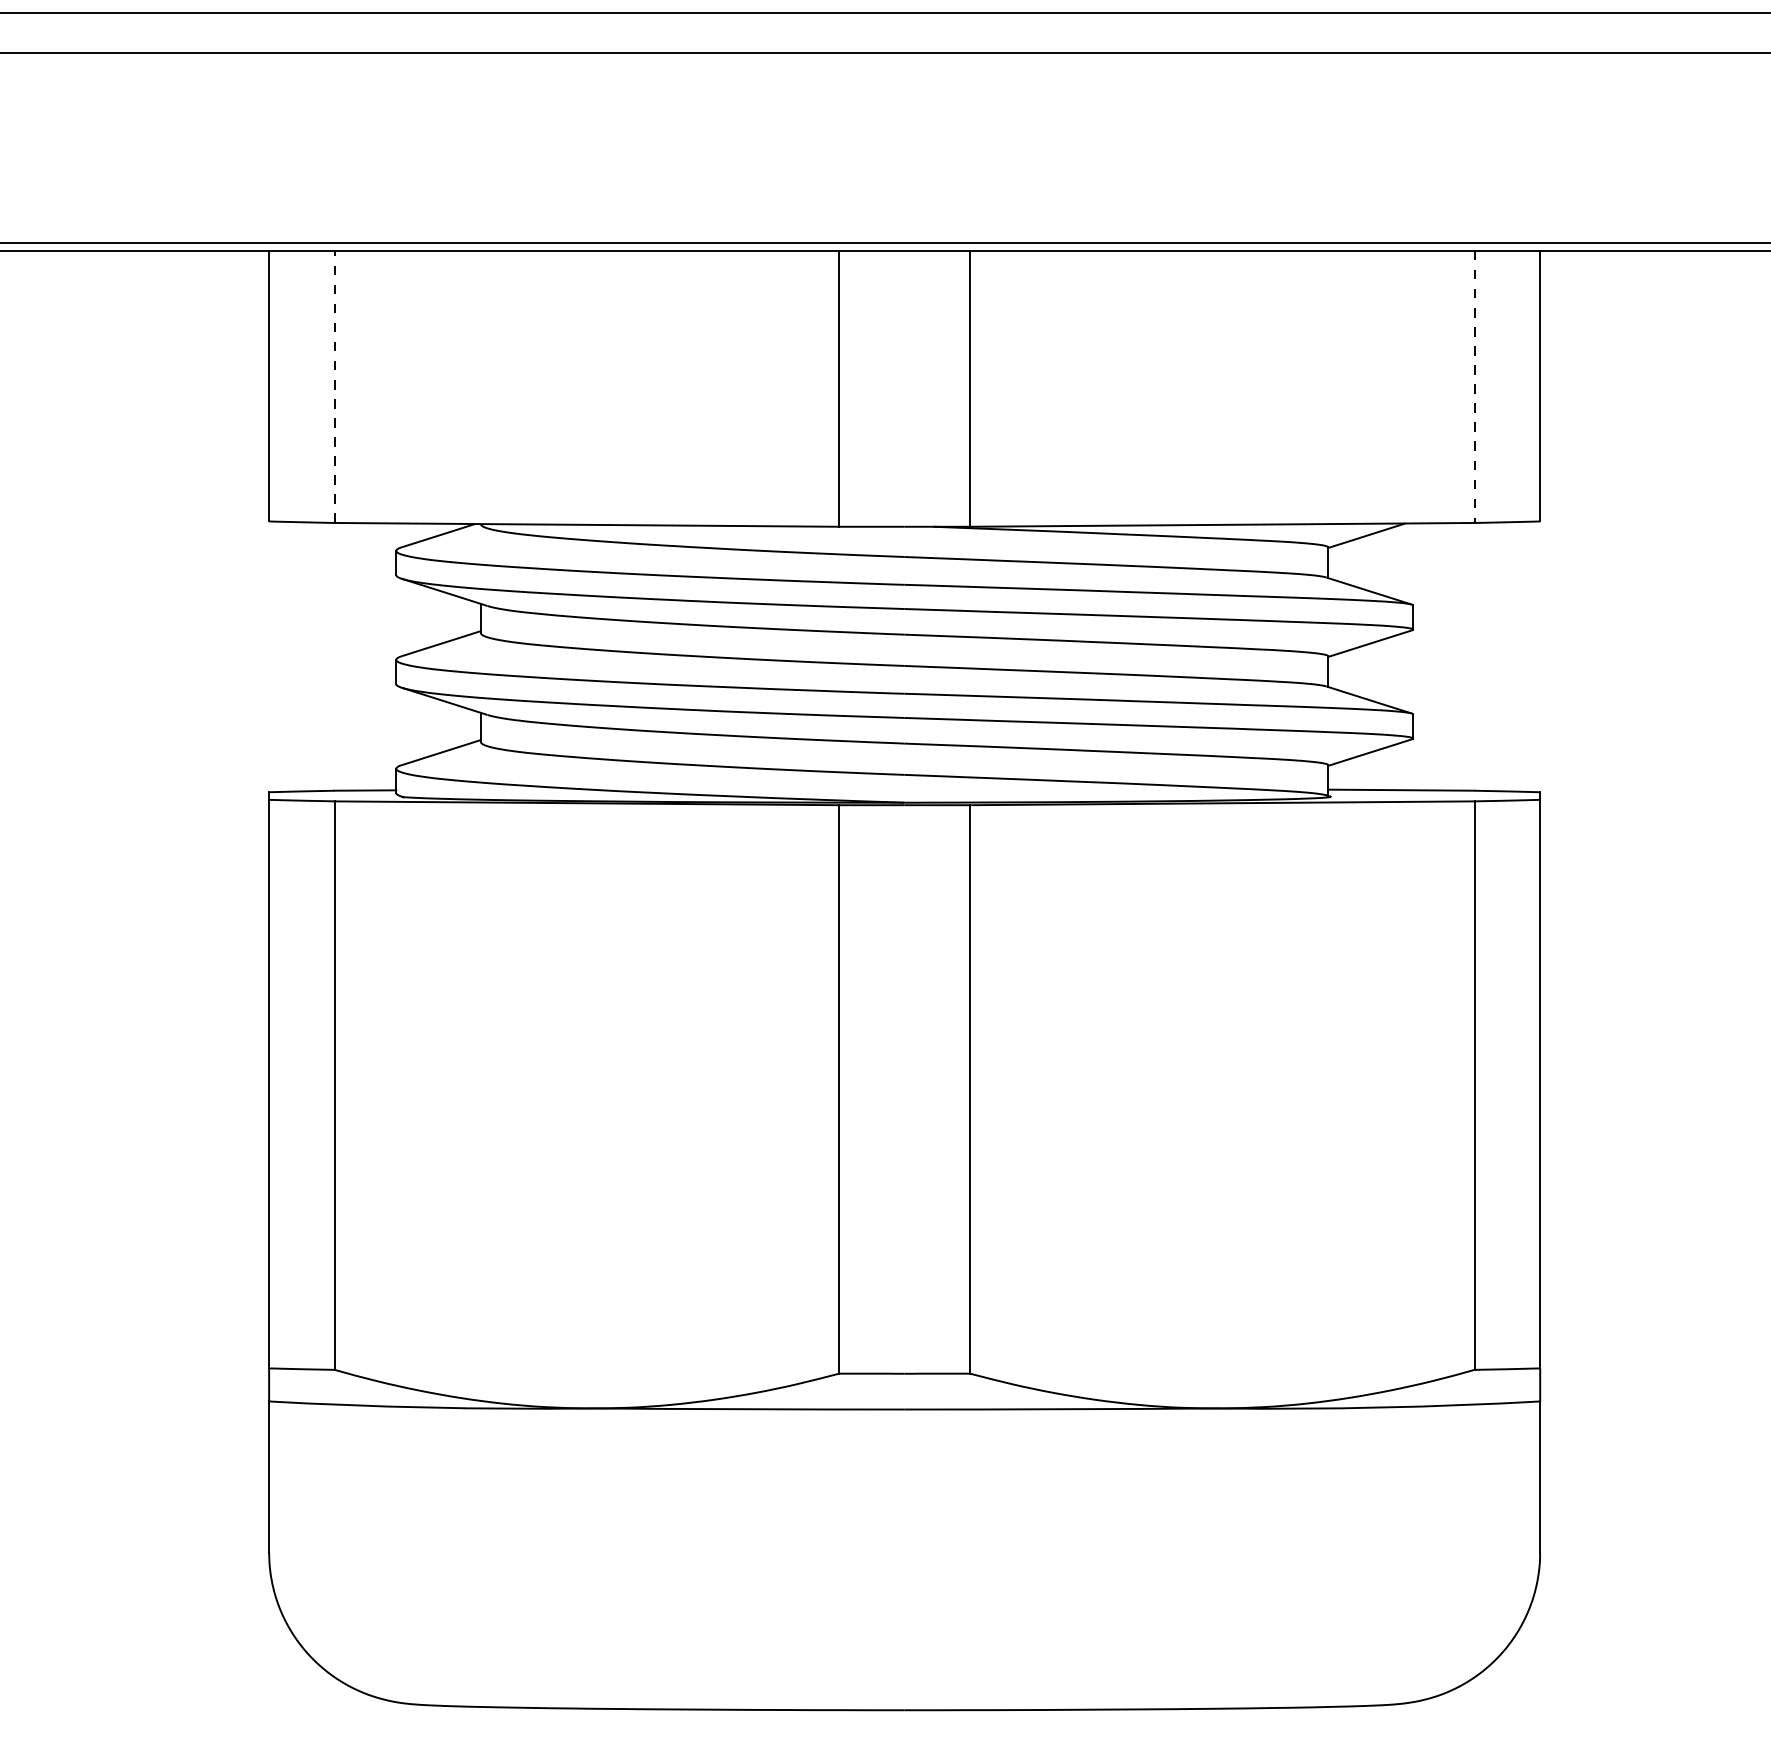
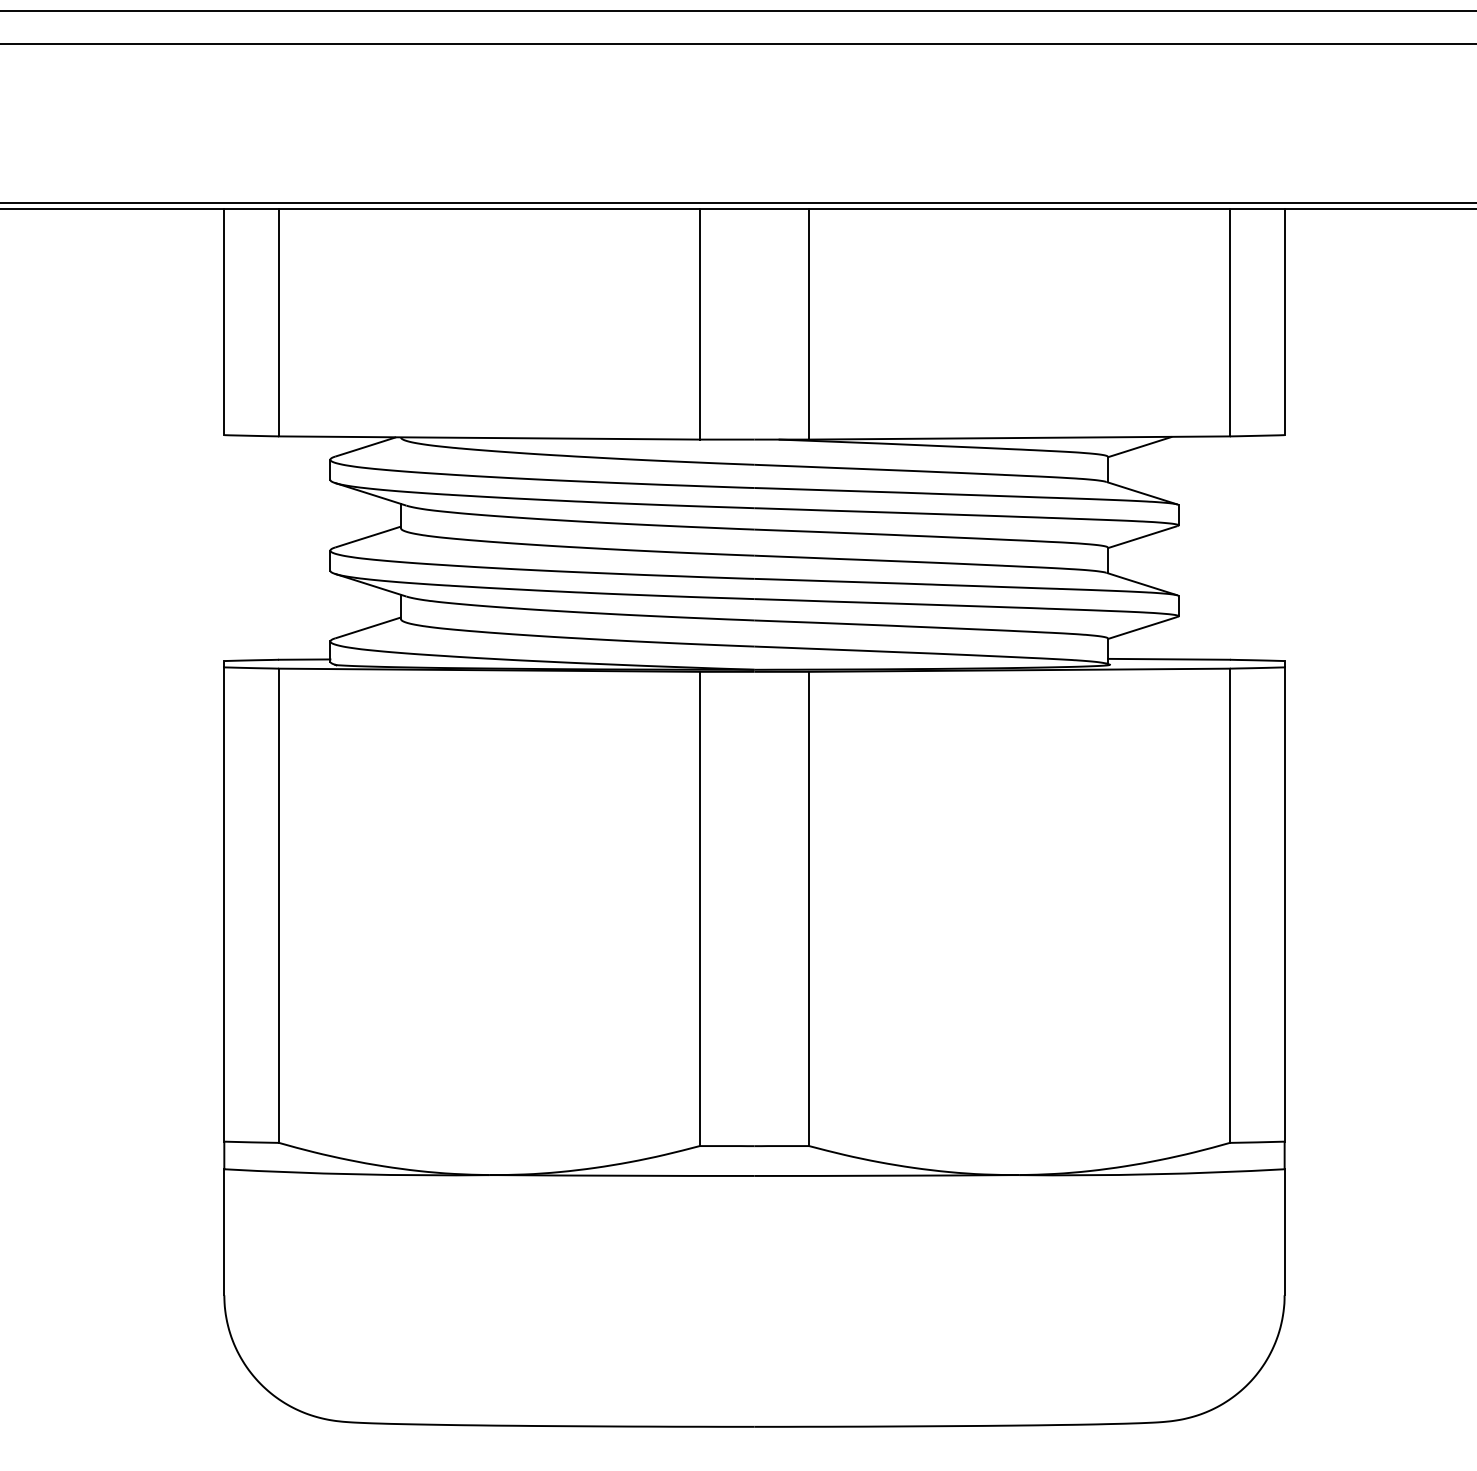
line: (334, 386) -> (278, 322), dashed -> solid
line: (1474, 387) -> (1229, 323), dashed -> solid

